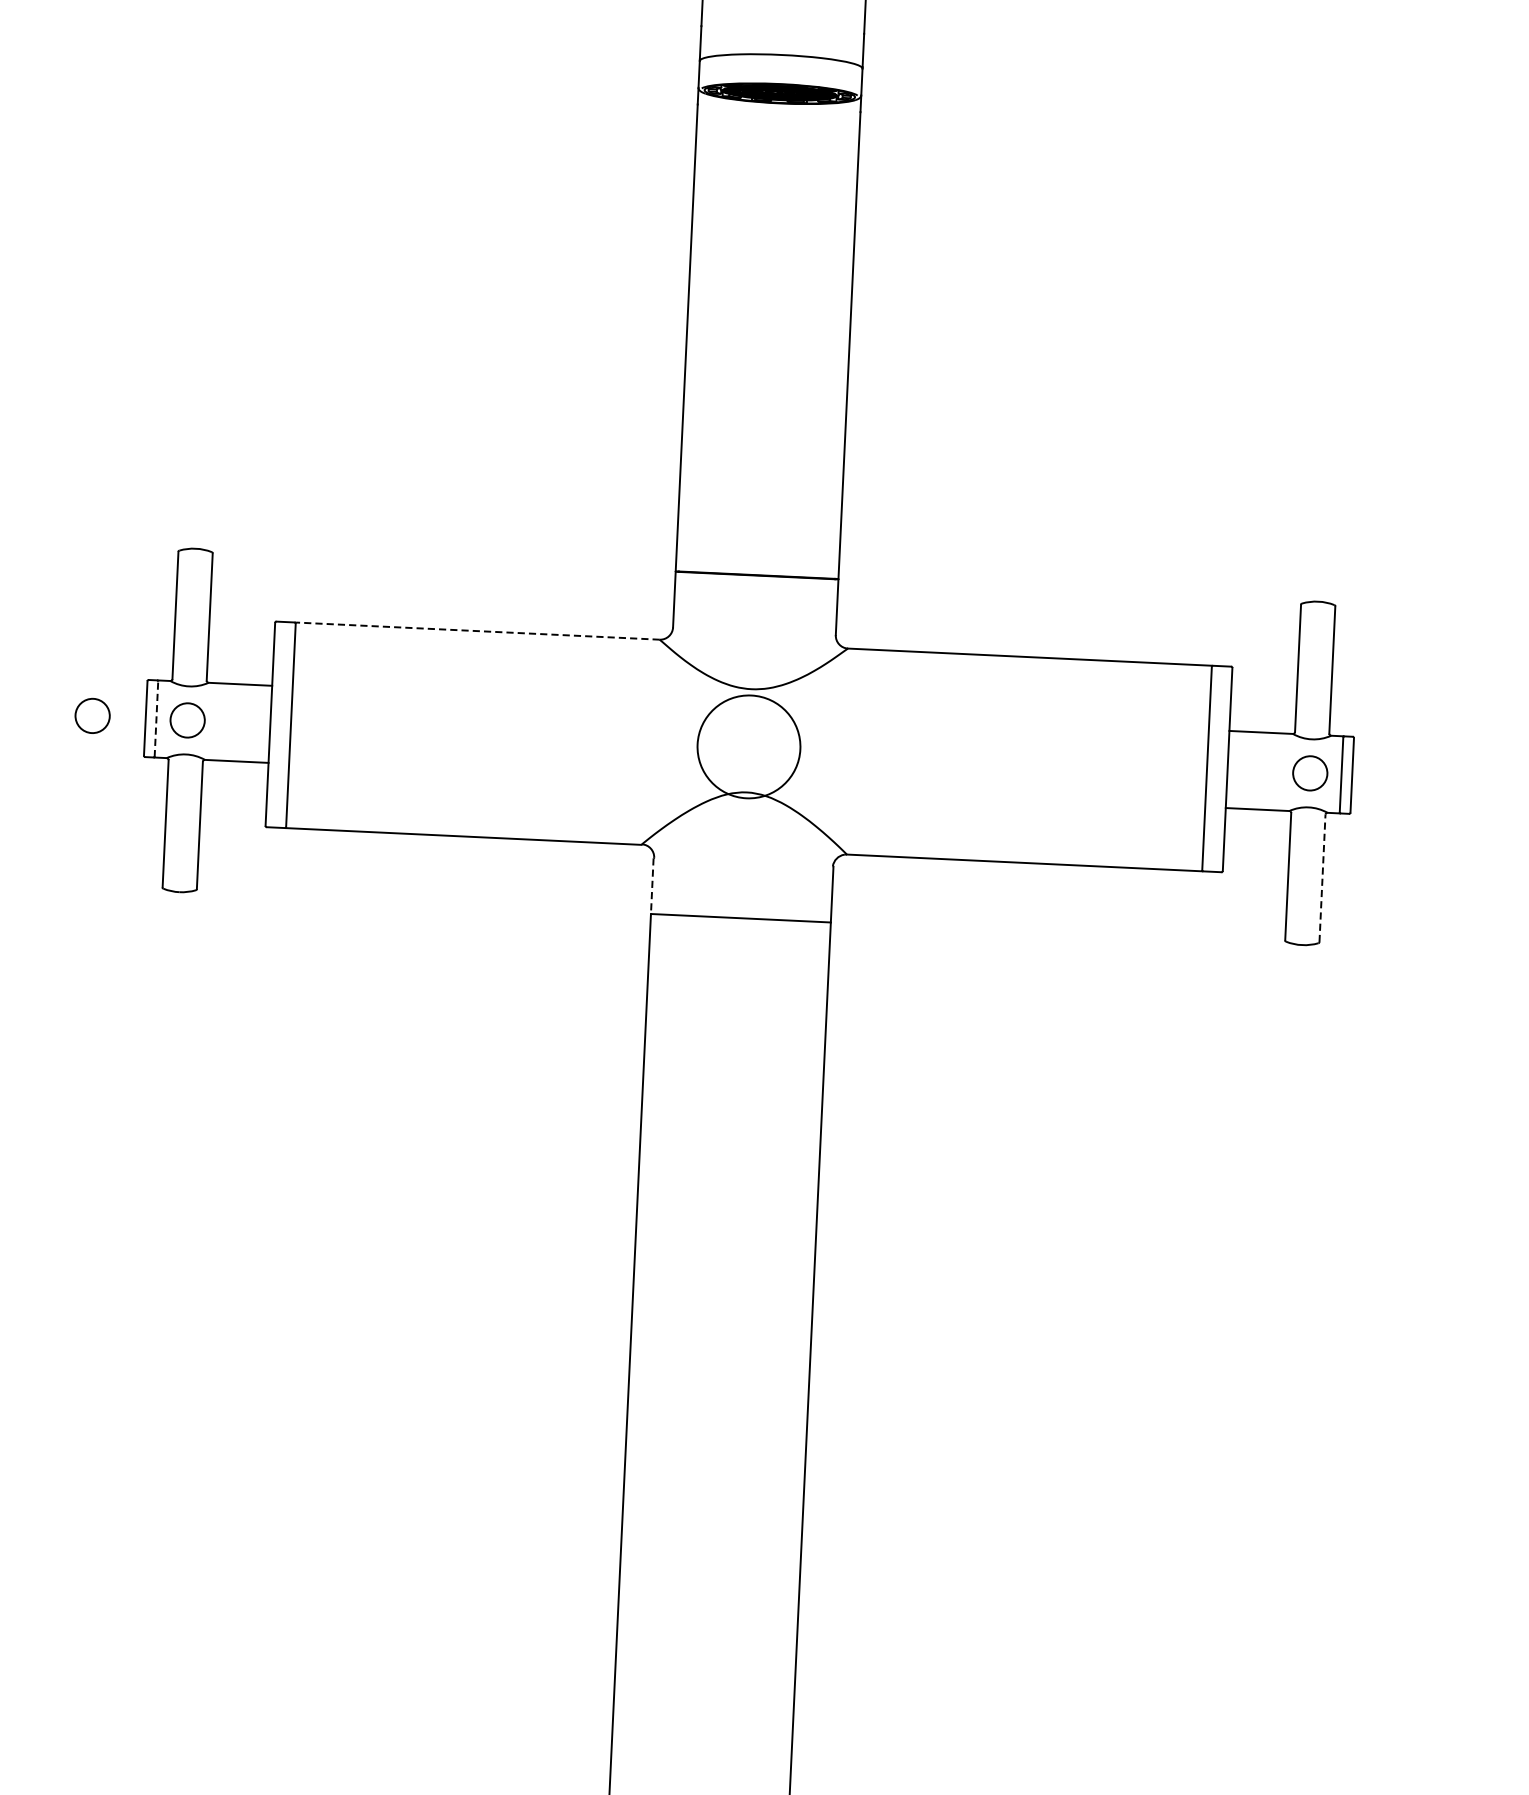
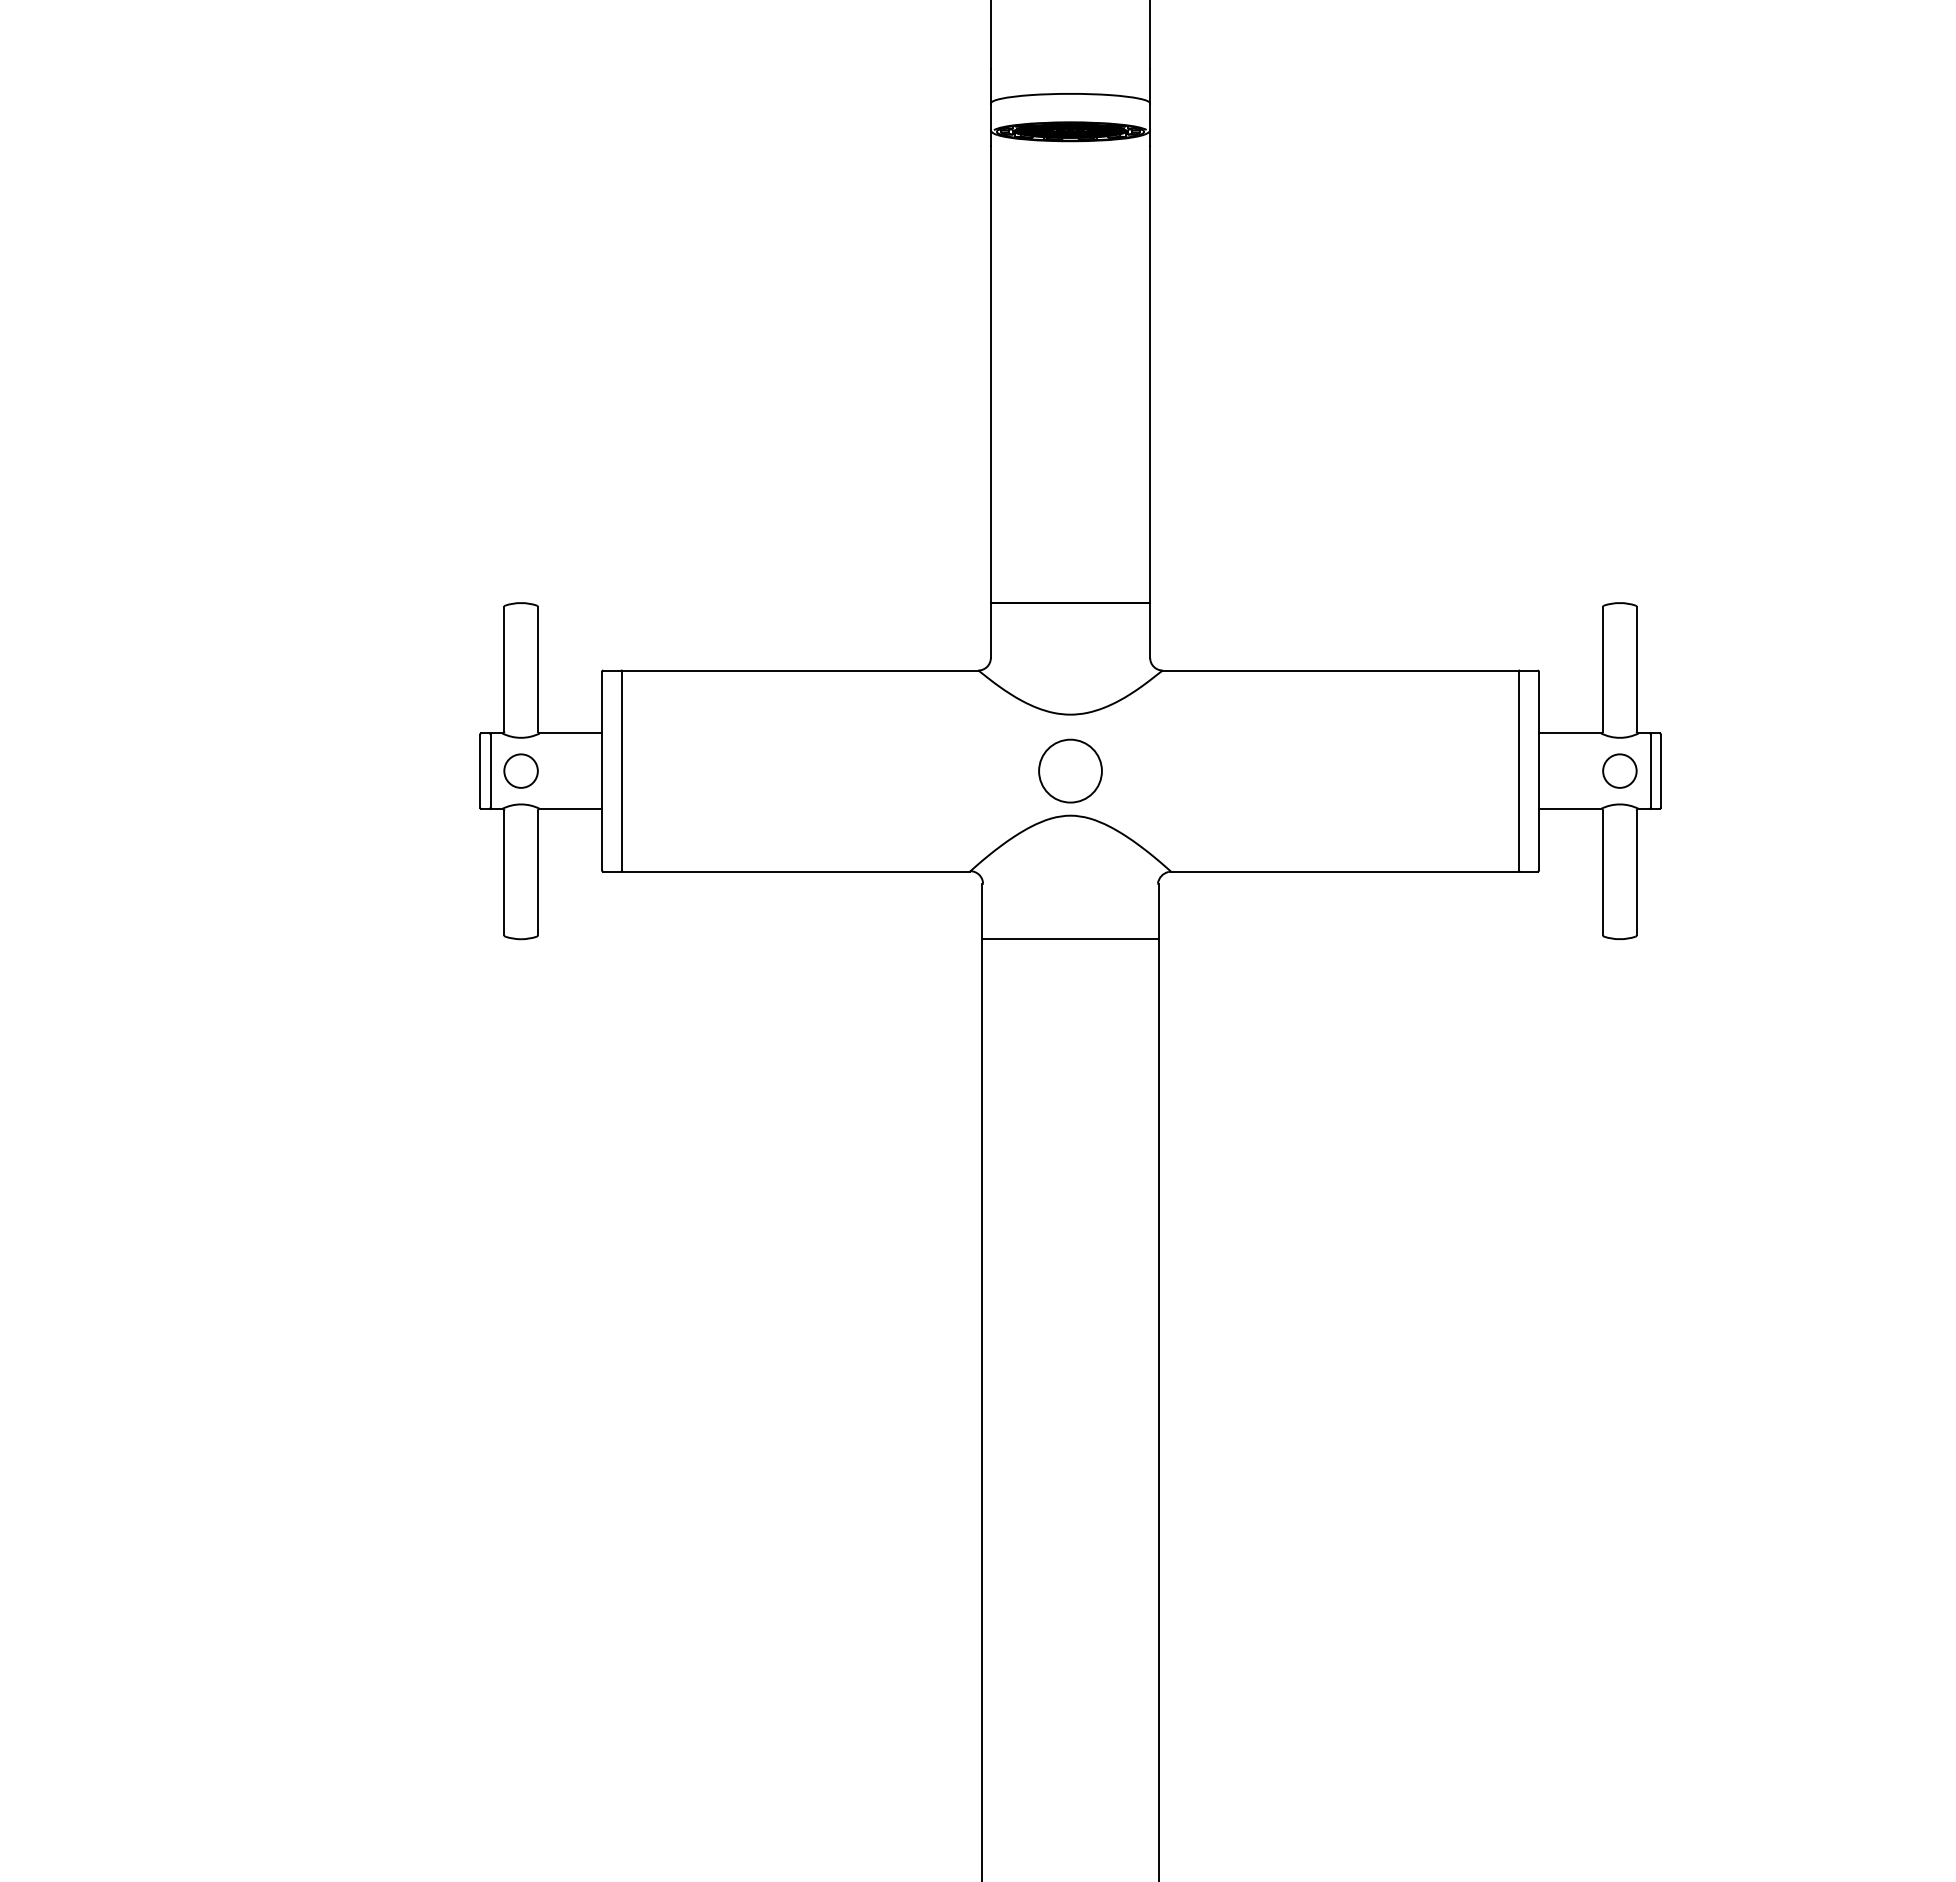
line: (477, 631) -> (800, 670), dashed -> solid
circle: (92, 715) -> (427, 770), removed
line: (156, 718) -> (490, 770), dashed -> solid
circle: (749, 746) -> (1070, 770), size x0.62
line: (1322, 877) -> (1636, 872), dashed -> solid
line: (652, 886) -> (982, 911), dashed -> solid

